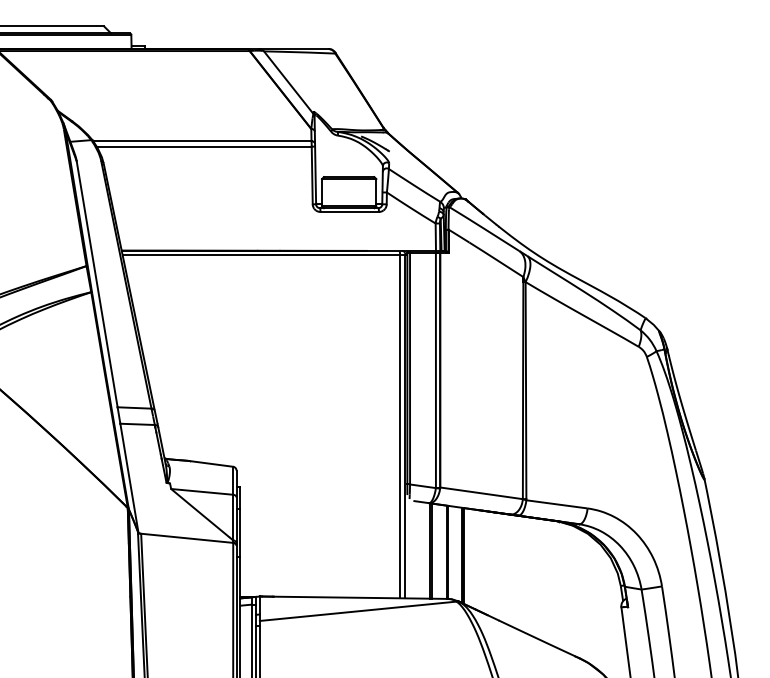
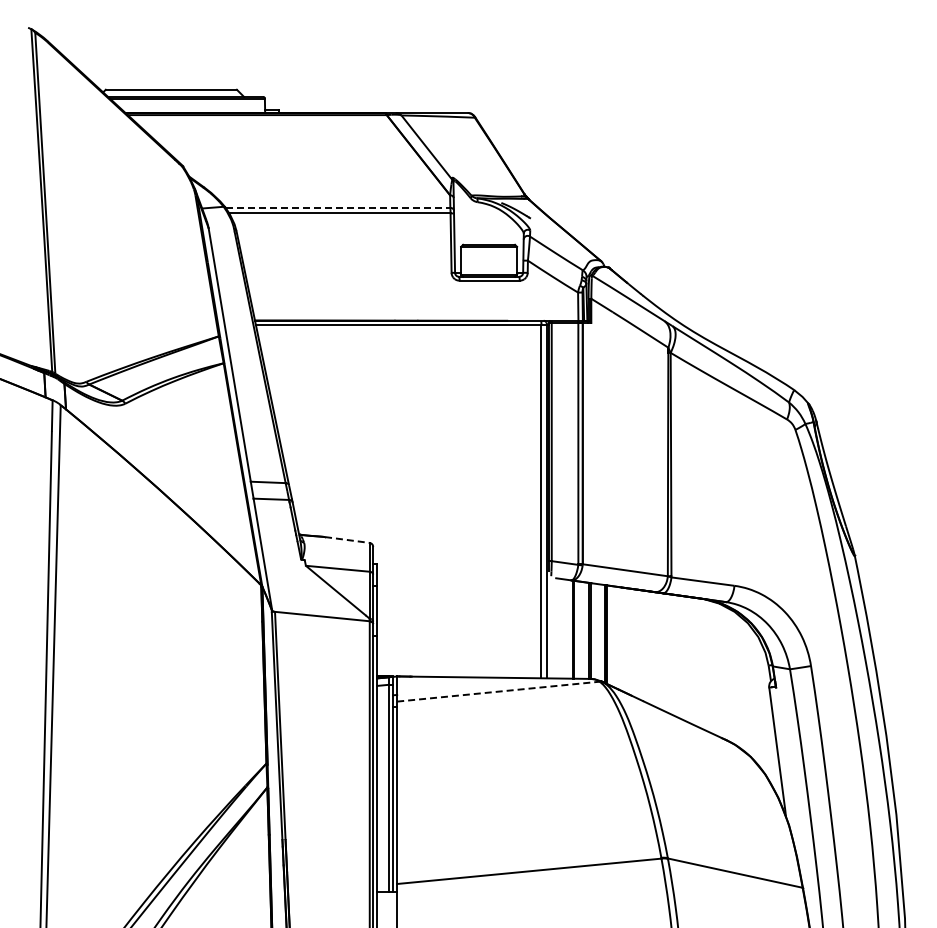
line: (202, 140) -> (338, 207), solid -> dashed
line: (211, 464) -> (347, 540), solid -> dashed
line: (358, 611) -> (498, 691), solid -> dashed

